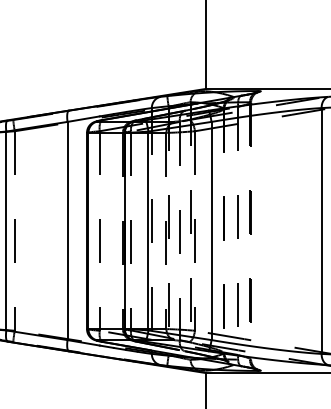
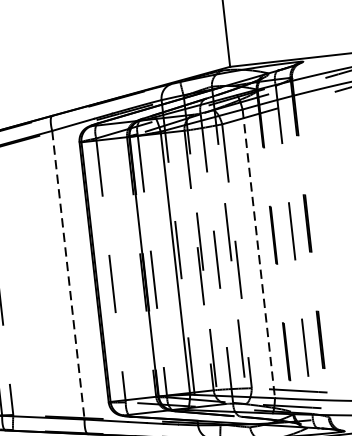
line: (67, 231) -> (68, 275), solid -> dashed
line: (211, 231) -> (258, 254), solid -> dashed

